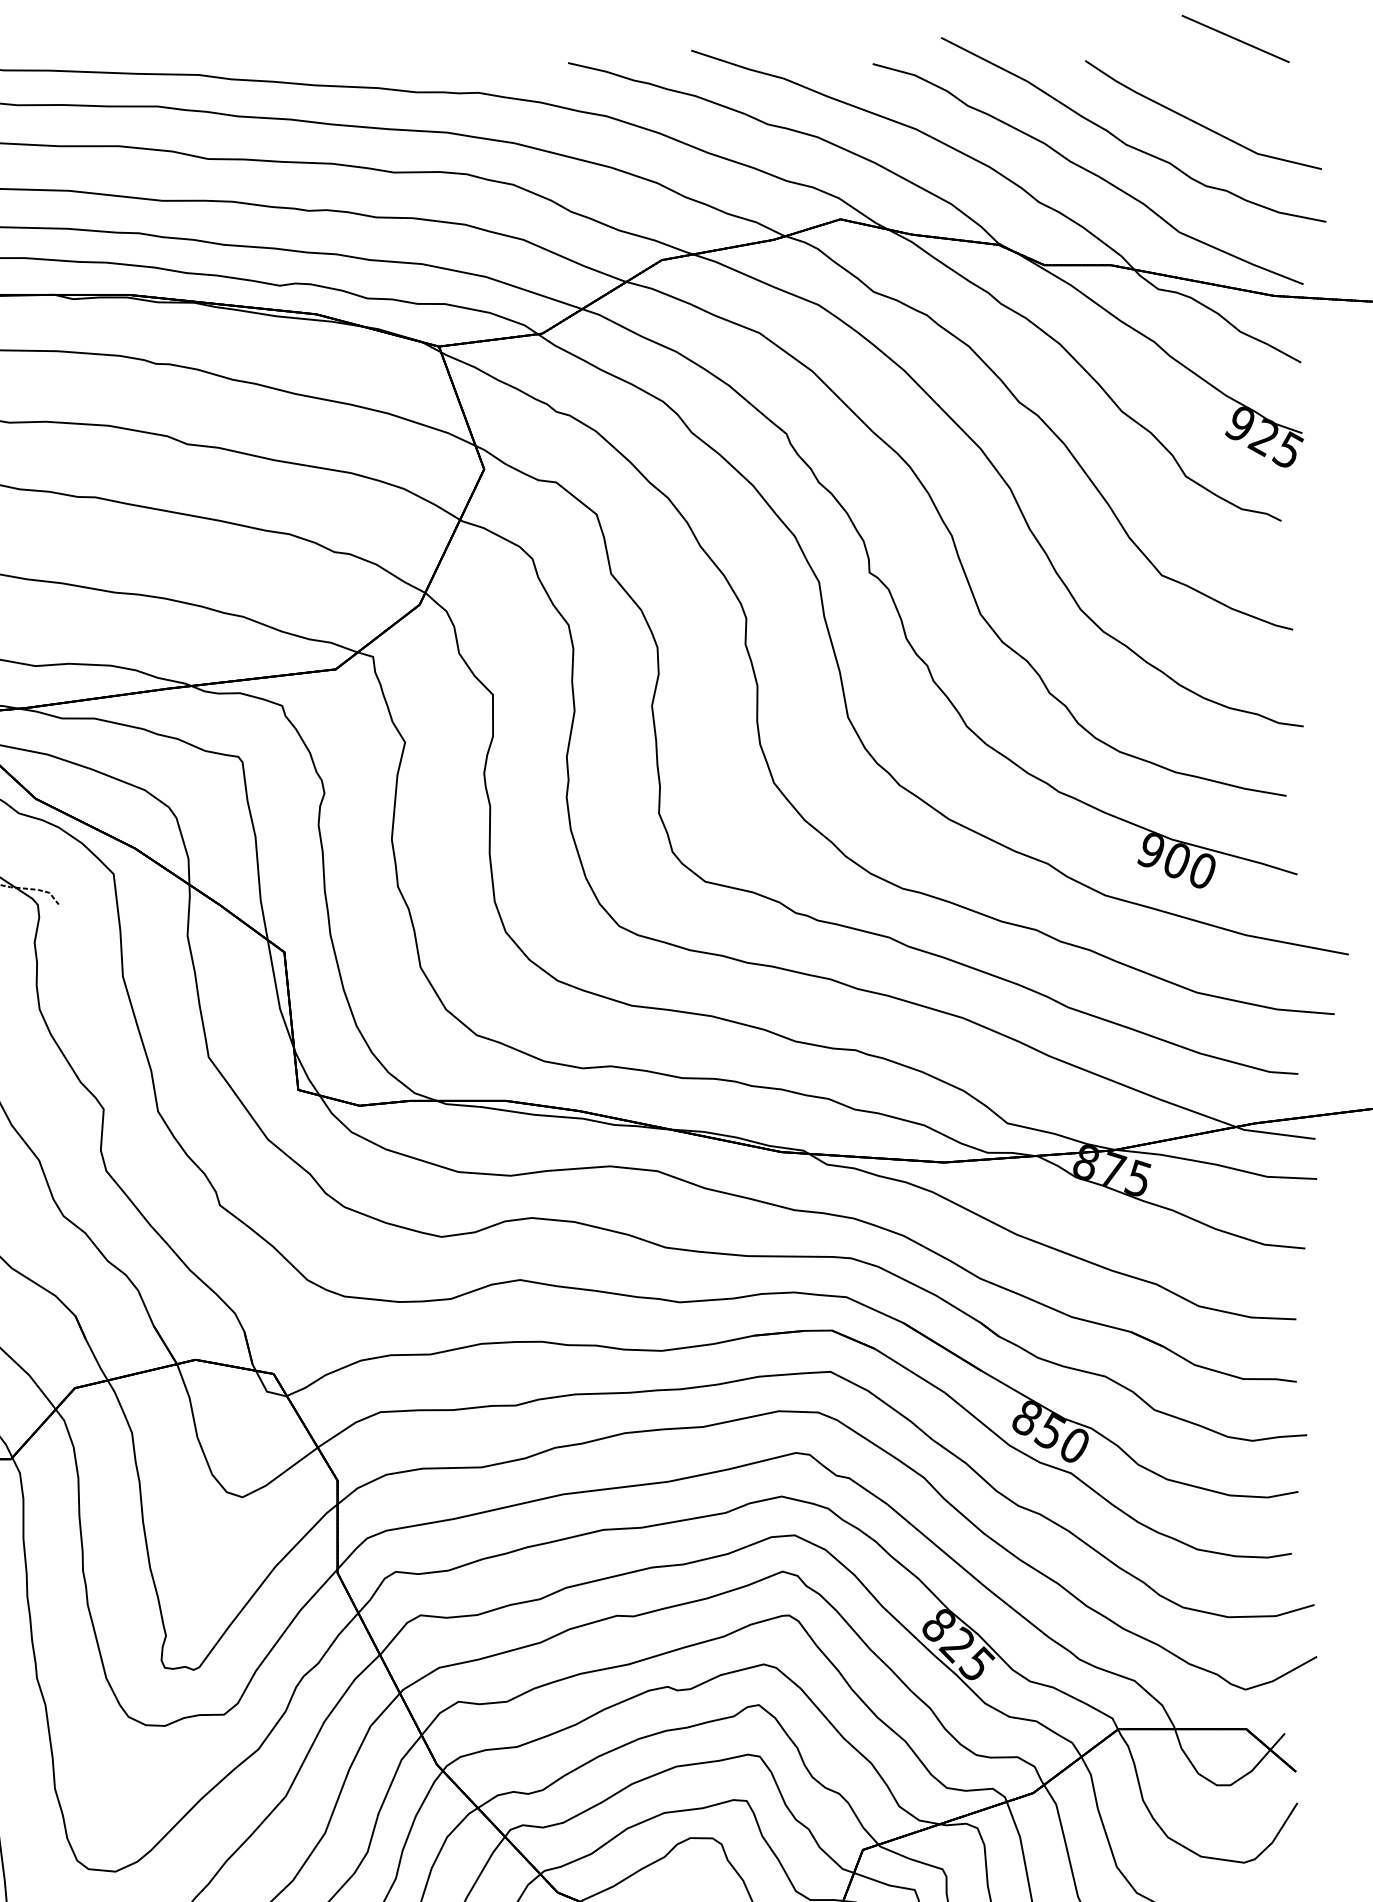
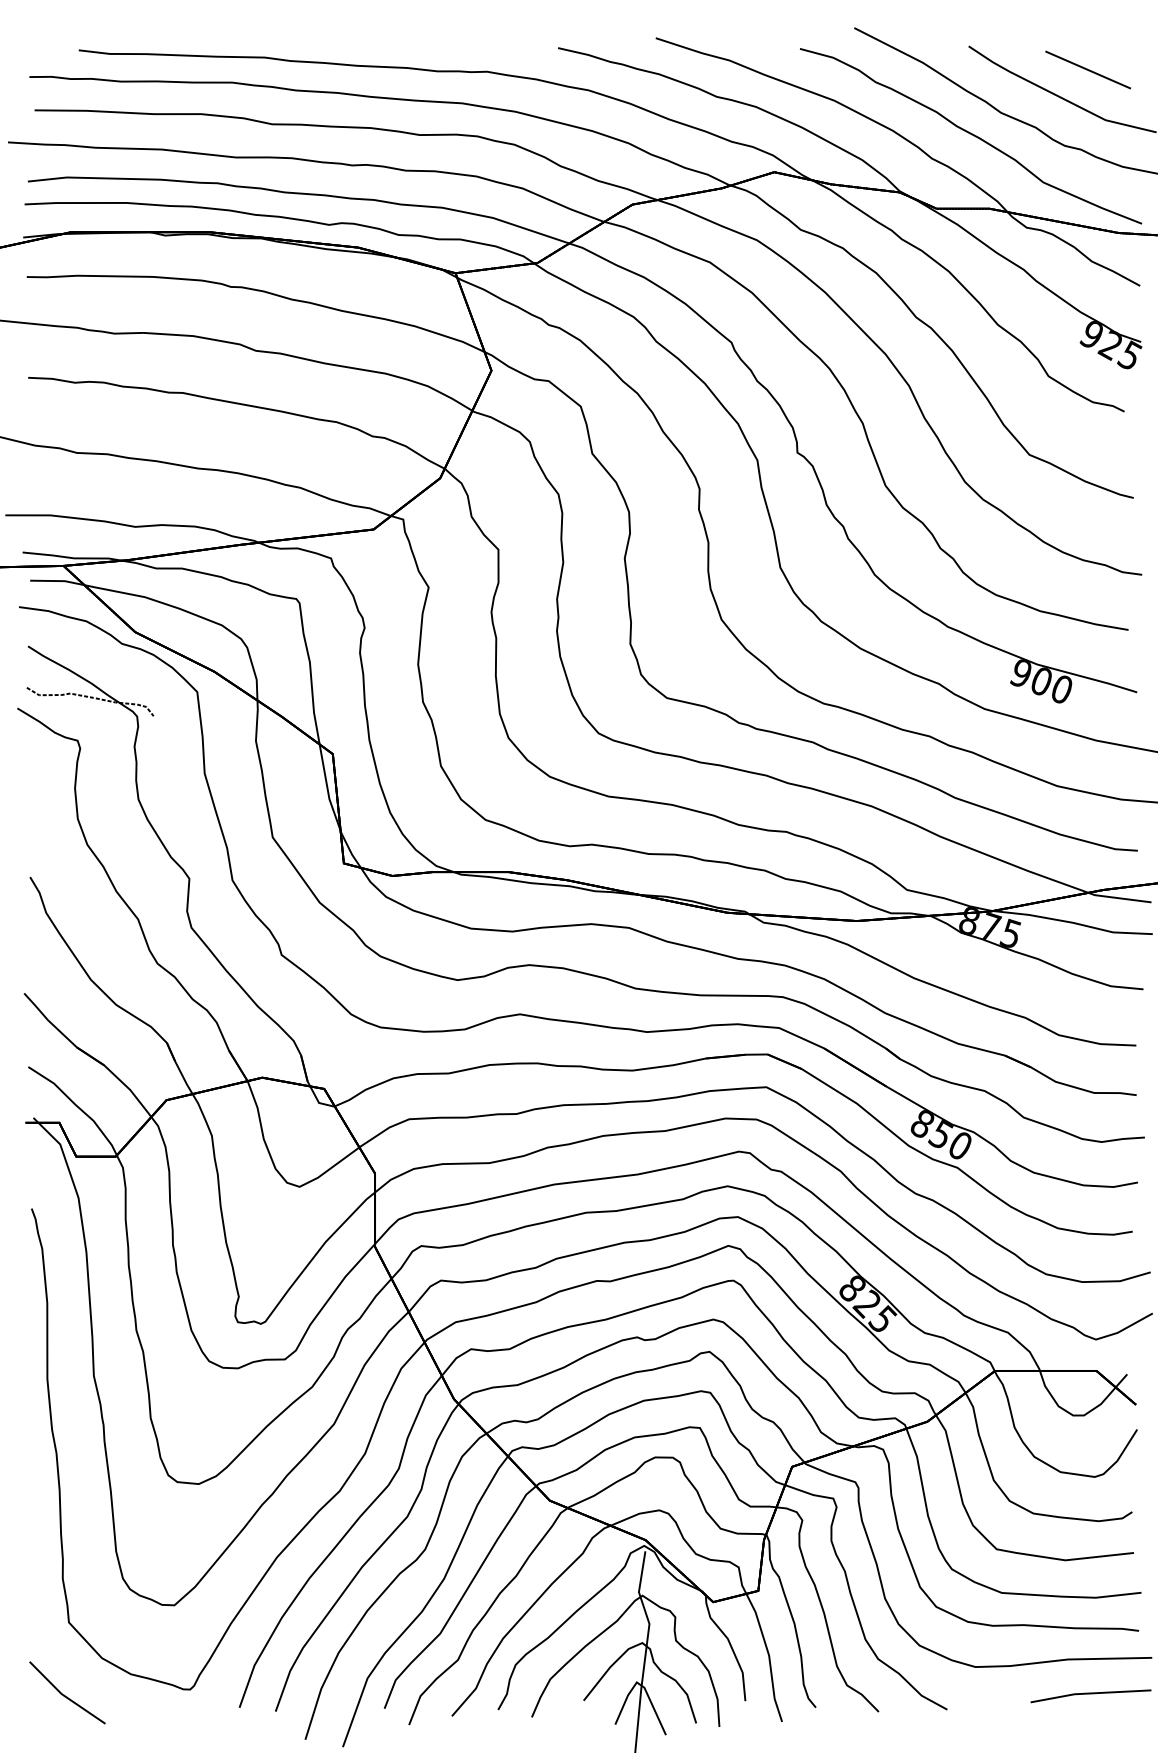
line: (1234, 38) -> (1087, 69), moved

